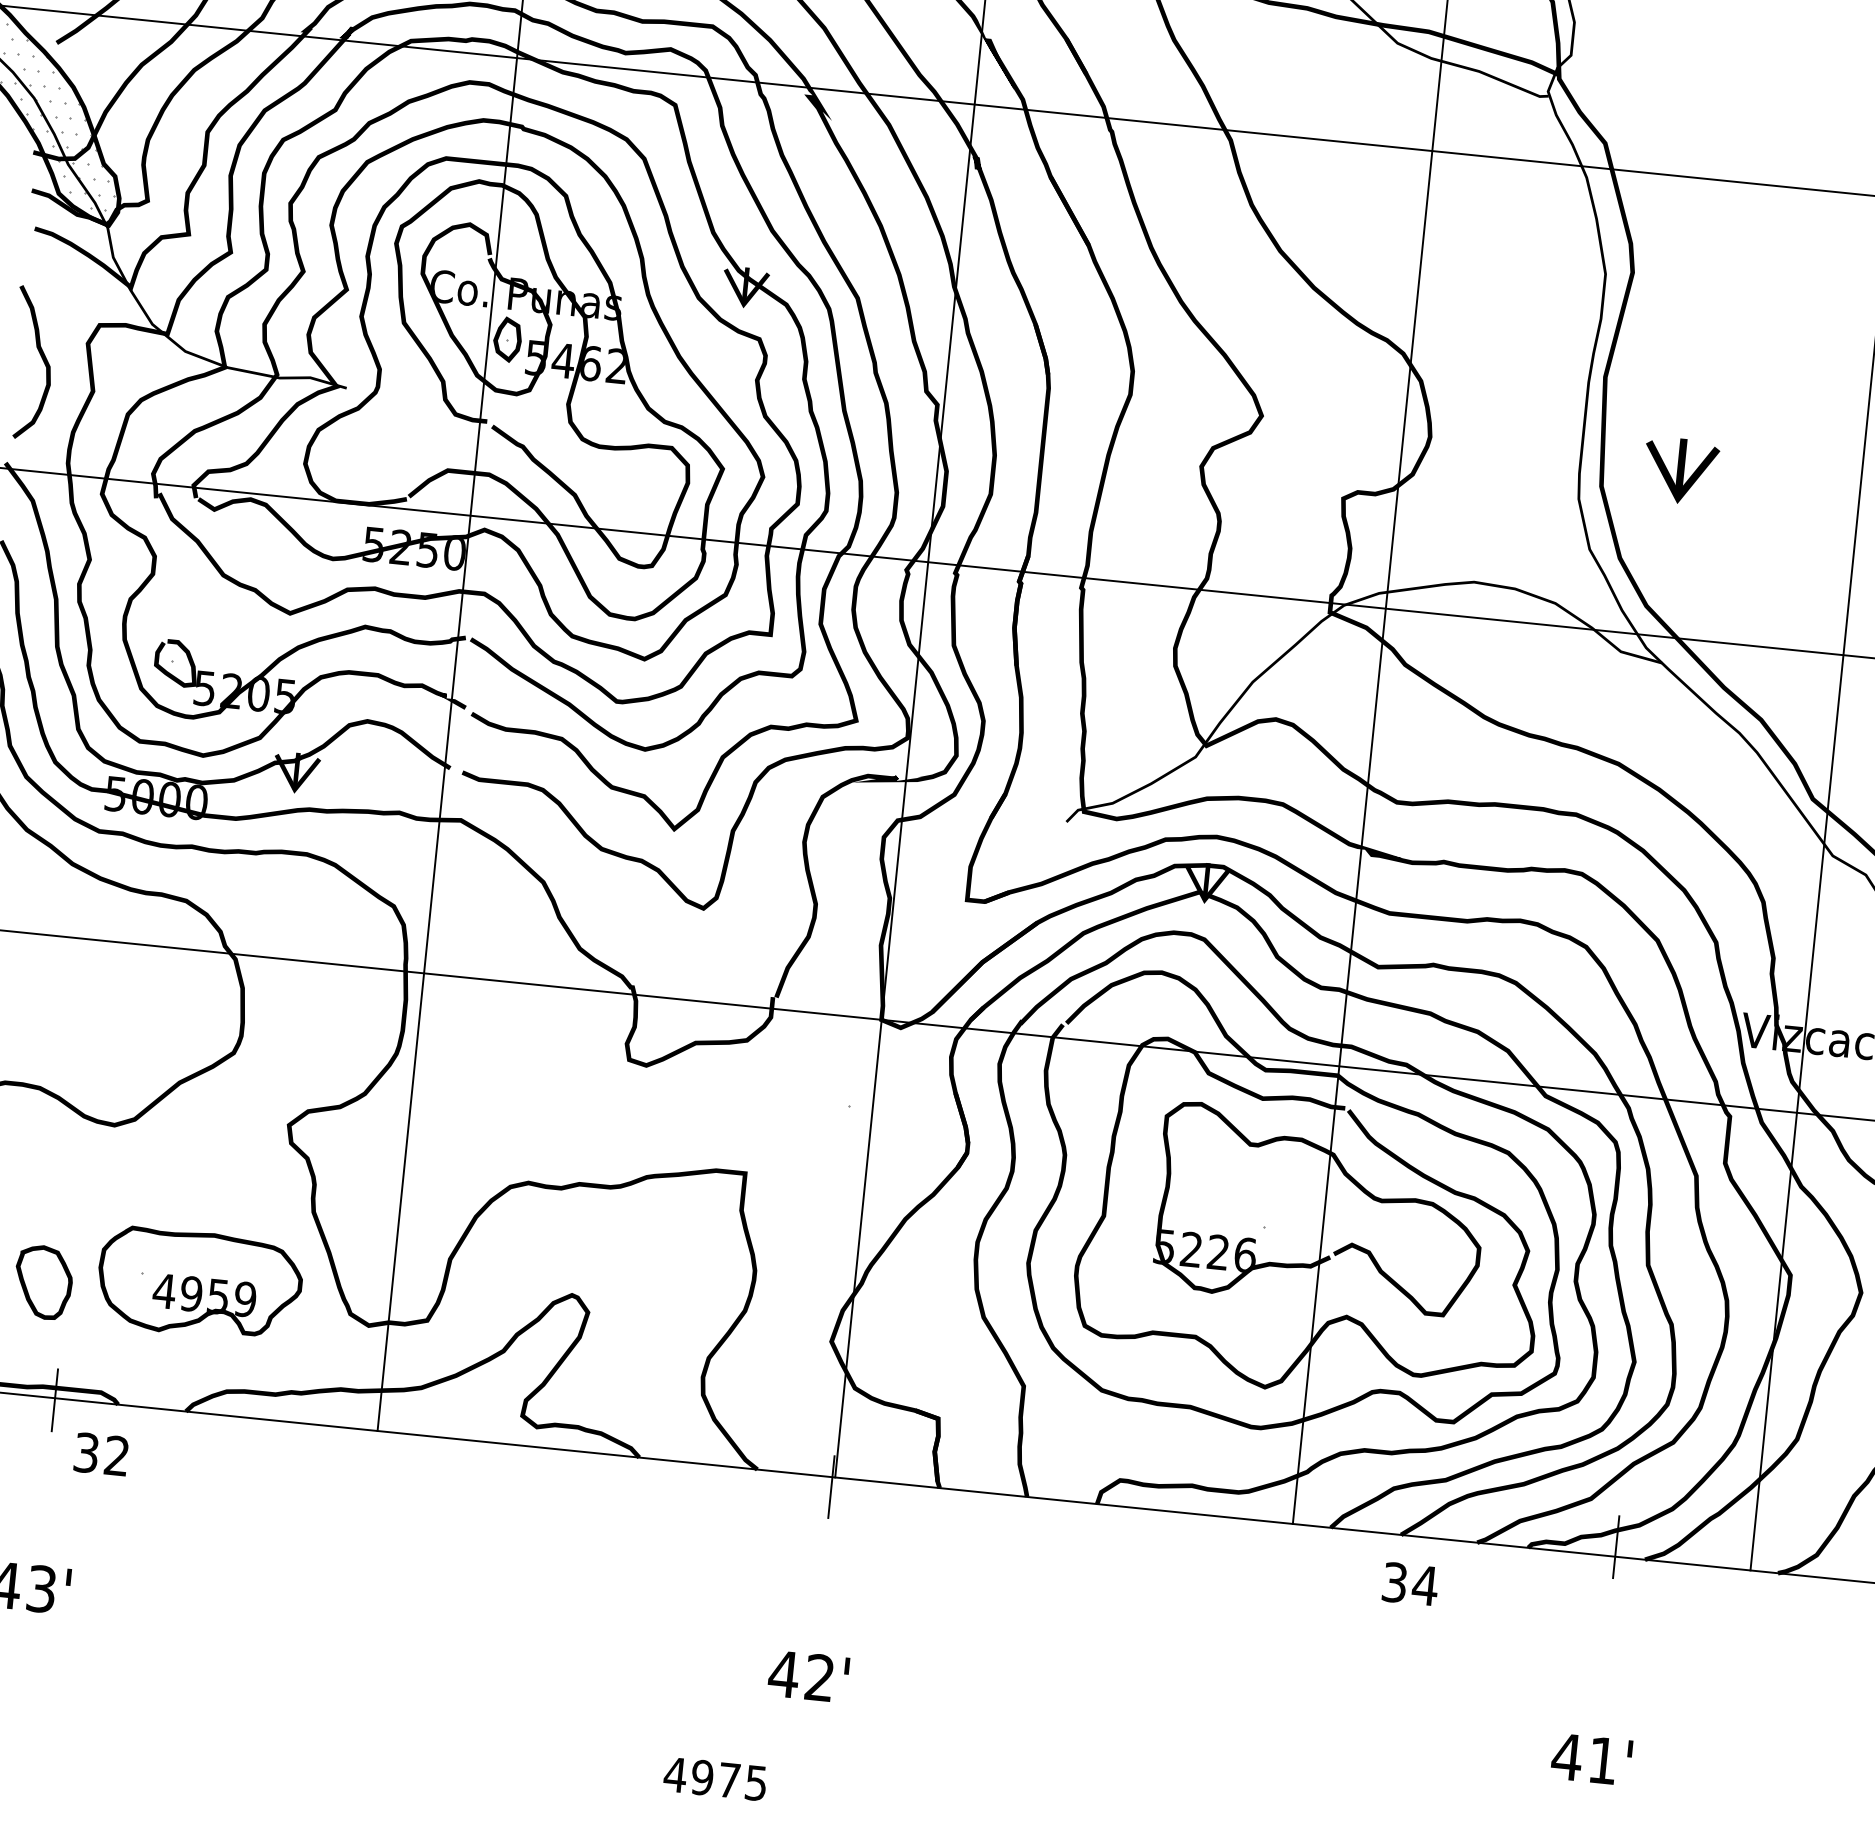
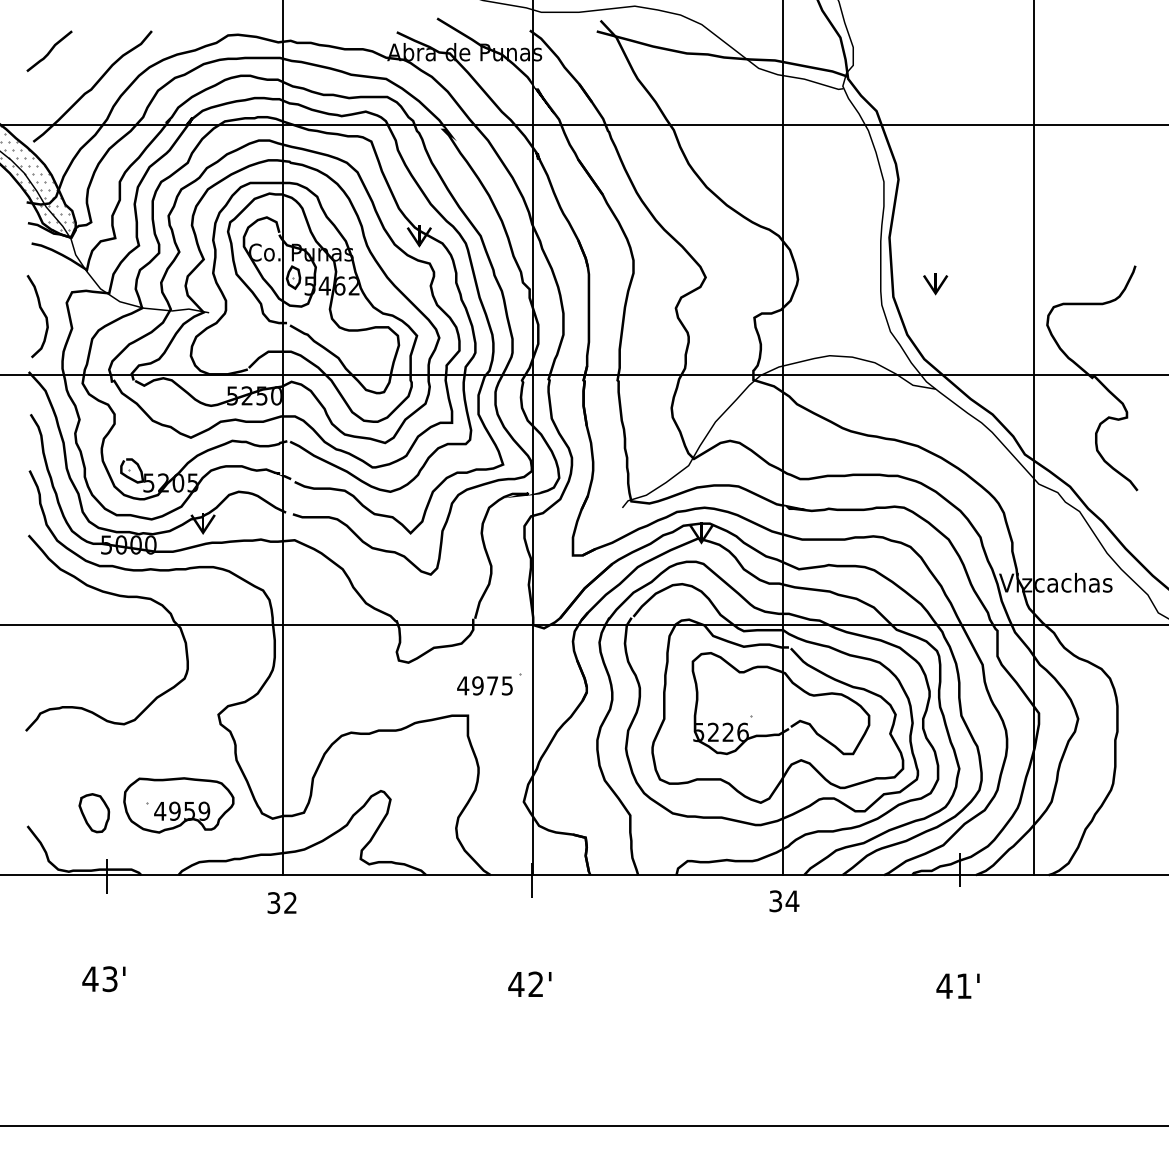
part: (1680, 471) -> (935, 284), size x0.62
text: (100, 1453) -> (281, 902), moved
text: (1410, 1584) -> (784, 901), moved
text: (714, 1778) -> (484, 685), moved

